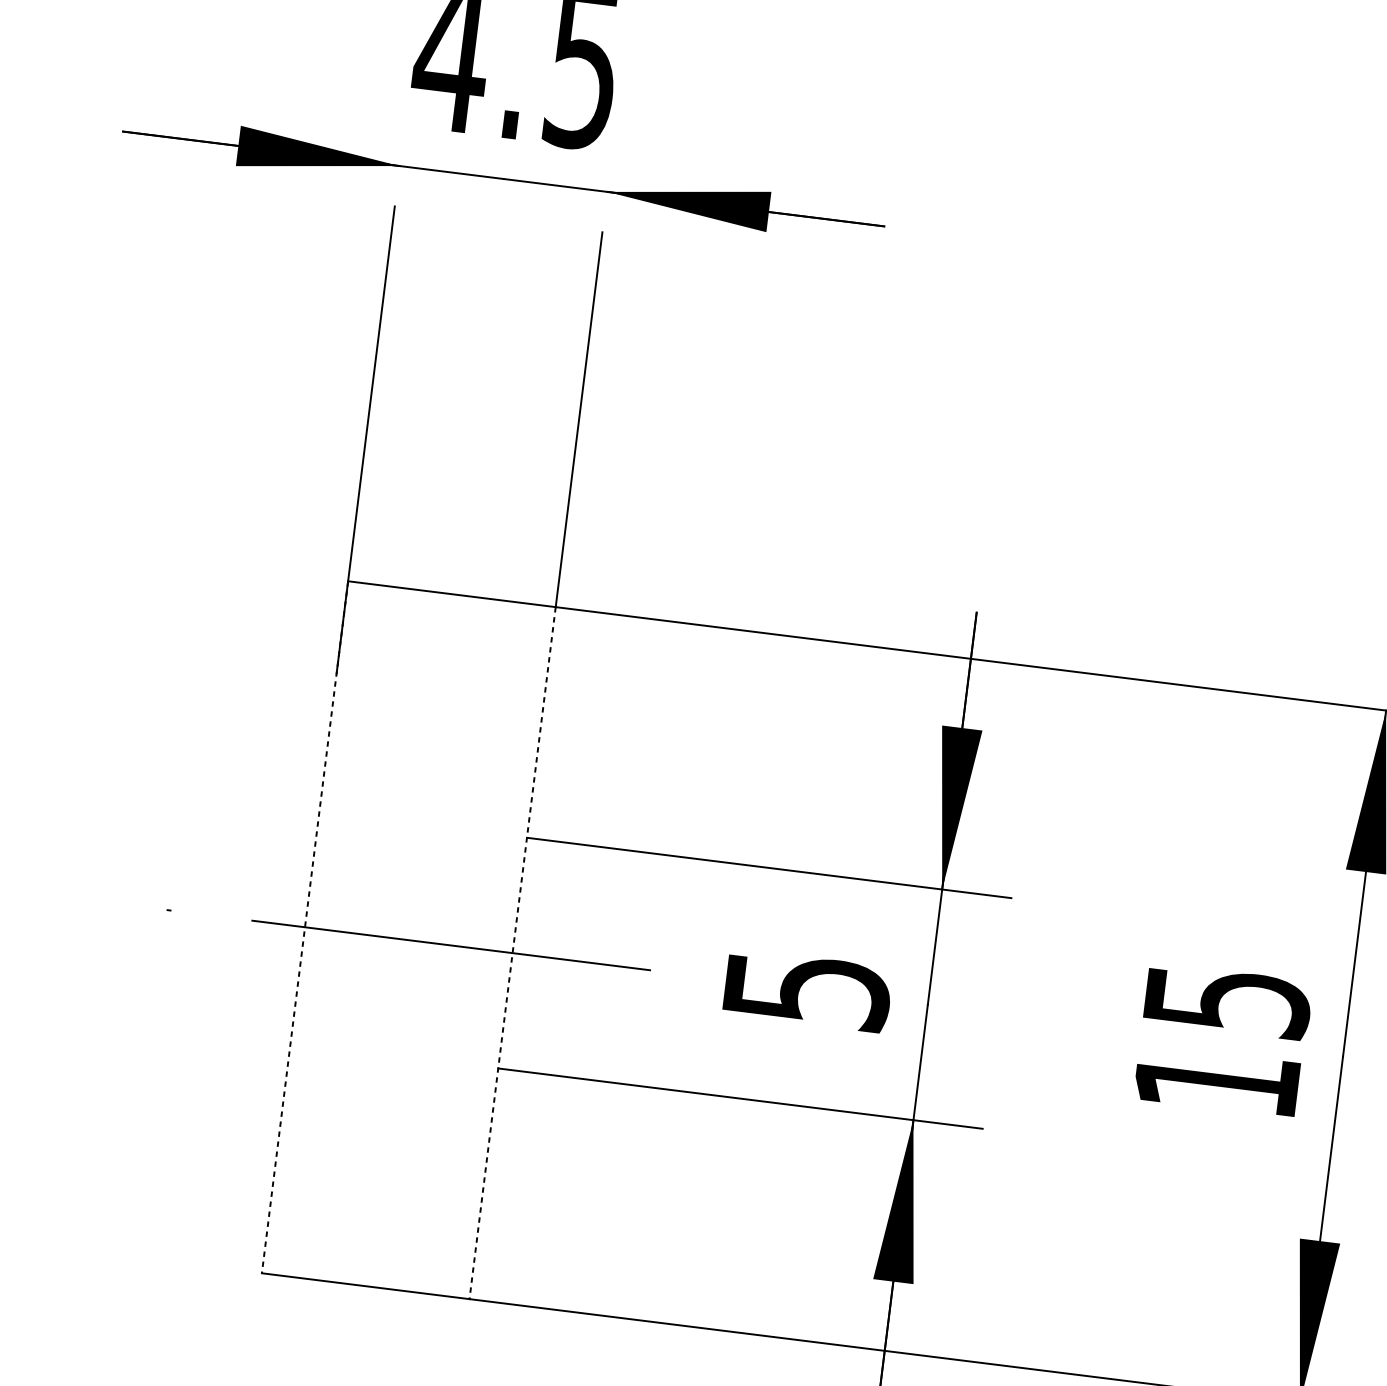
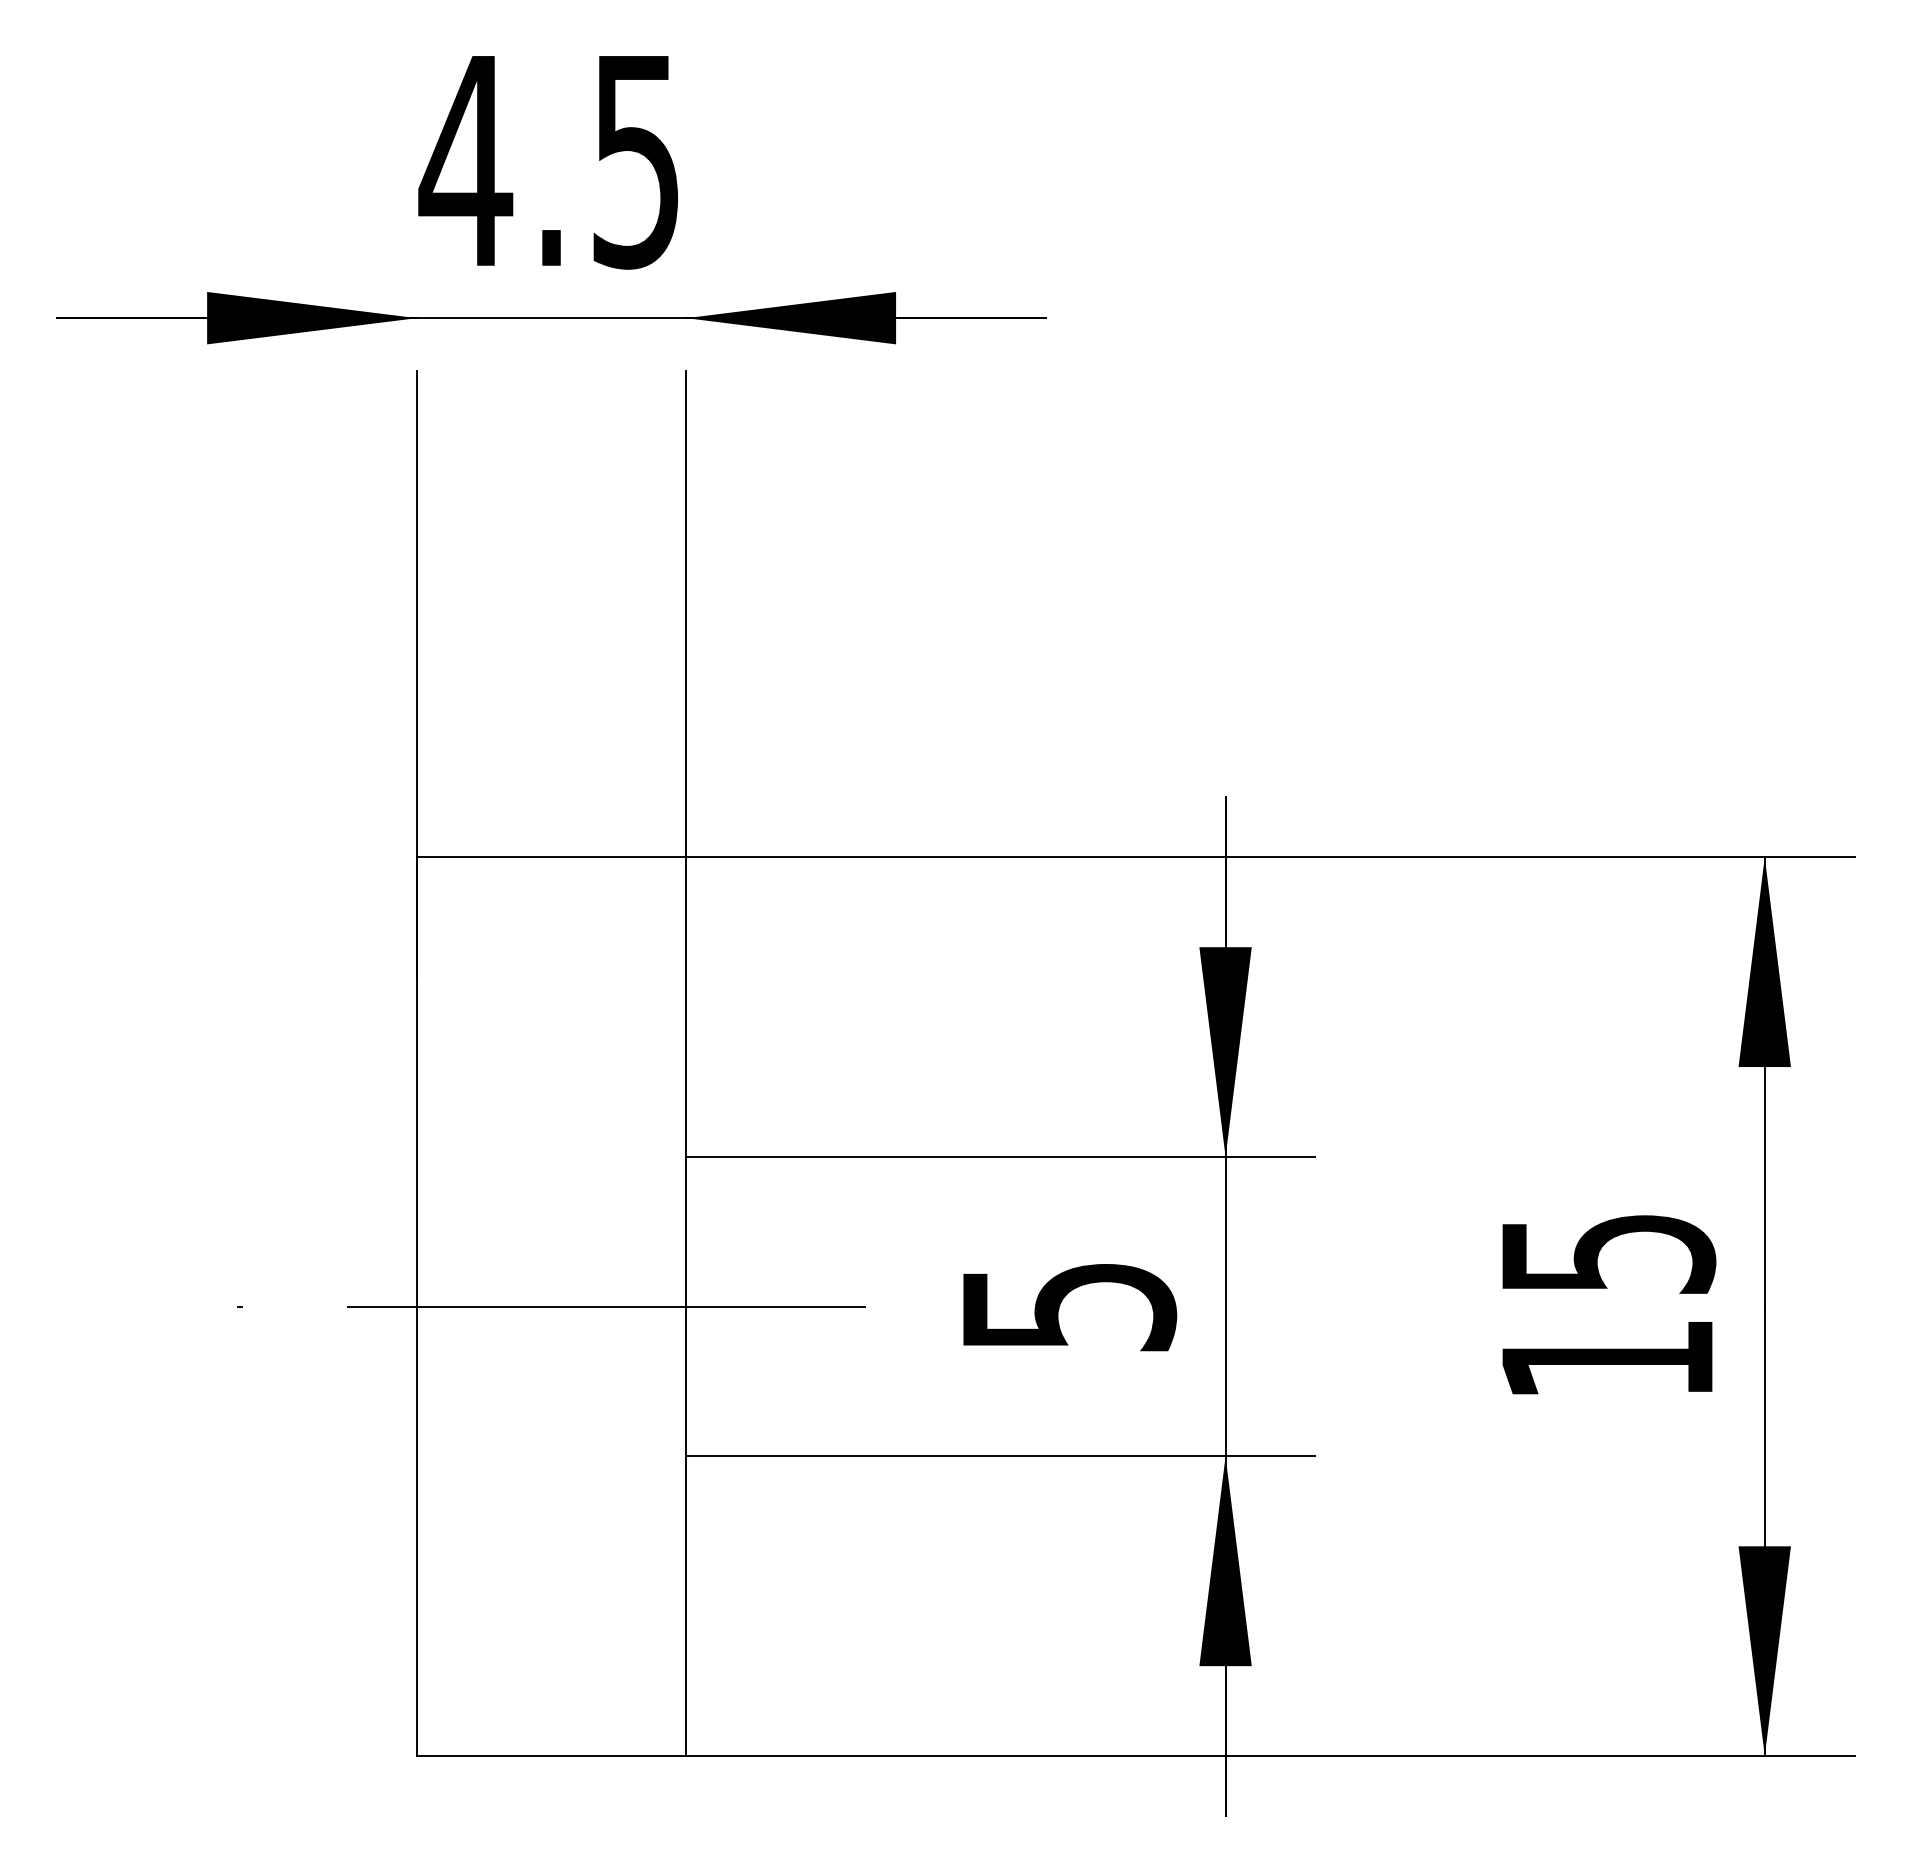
line: (304, 927) -> (416, 1307), dashed -> solid
line: (512, 953) -> (686, 1307), dashed -> solid

